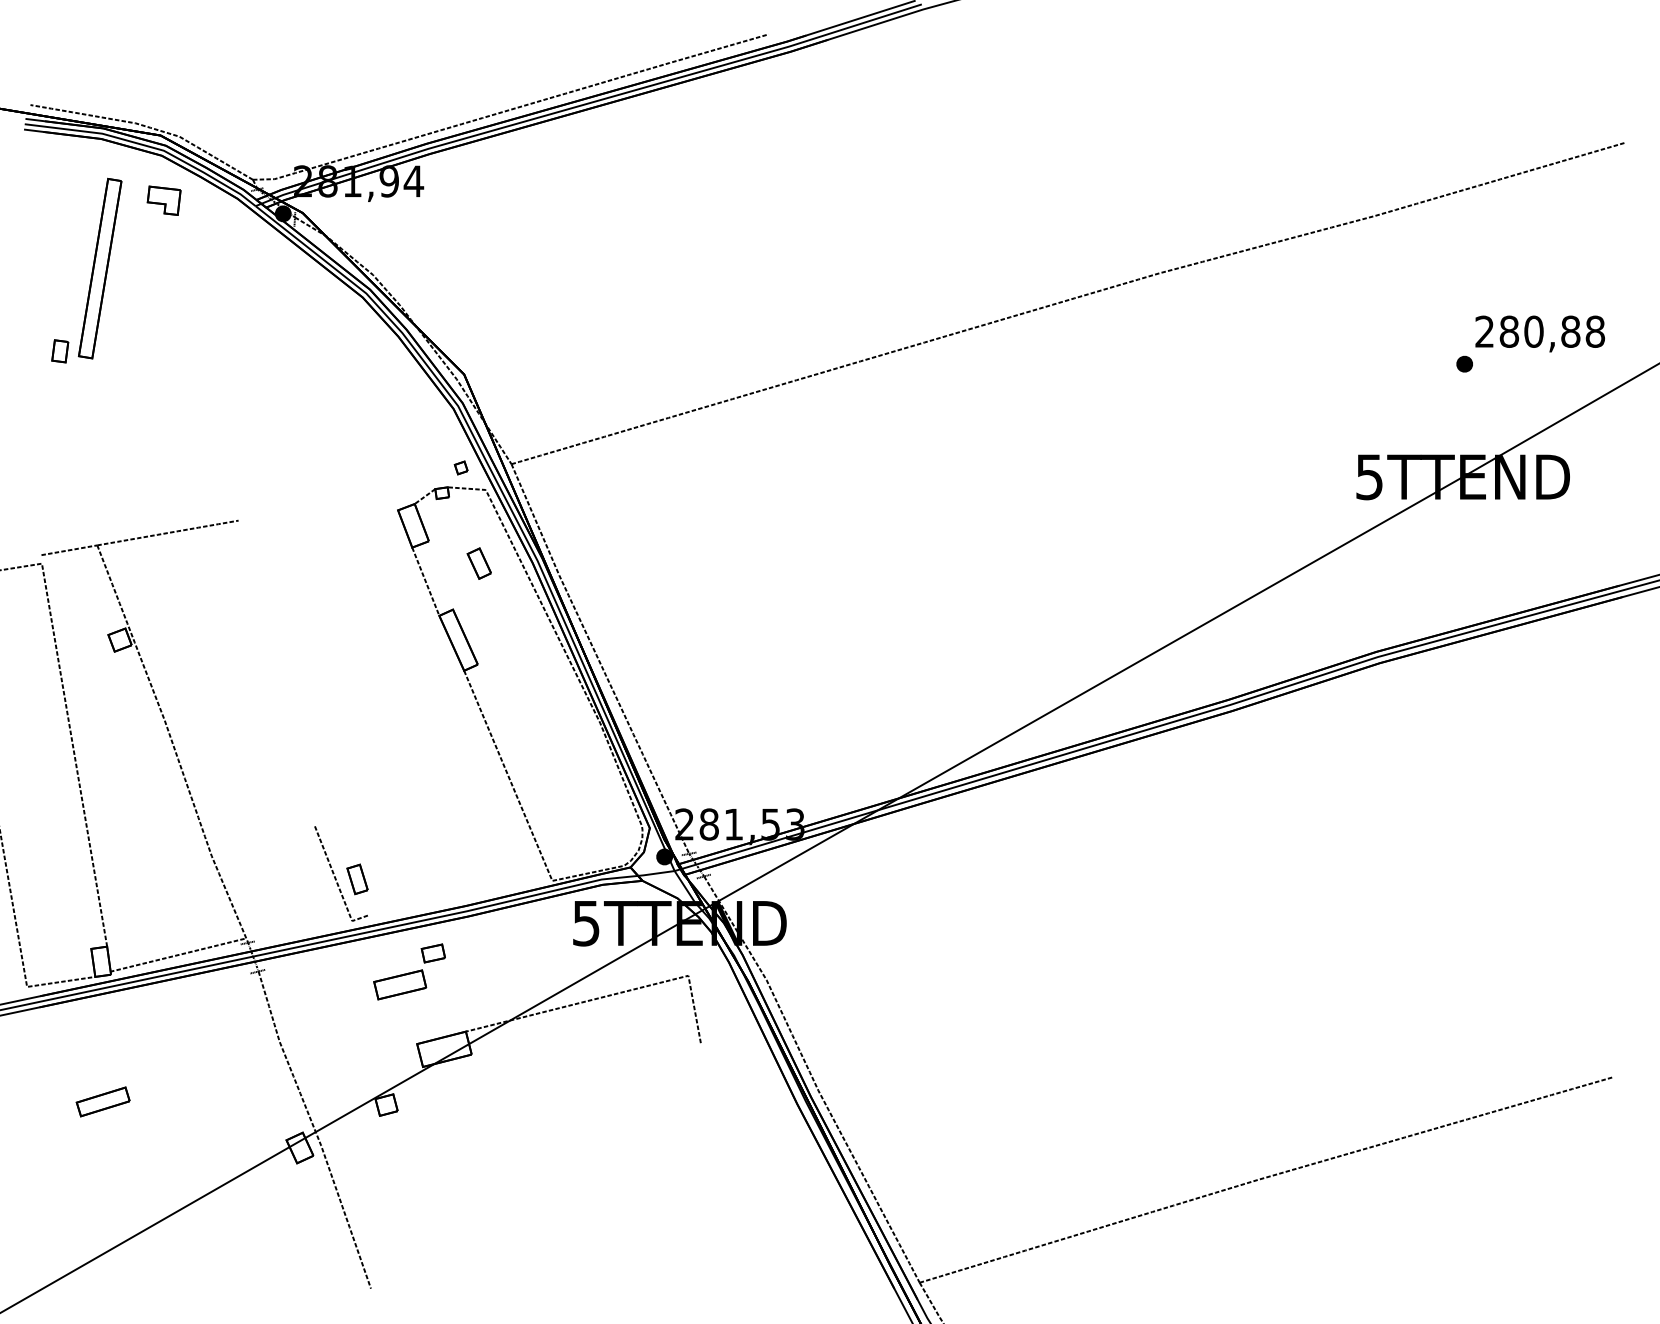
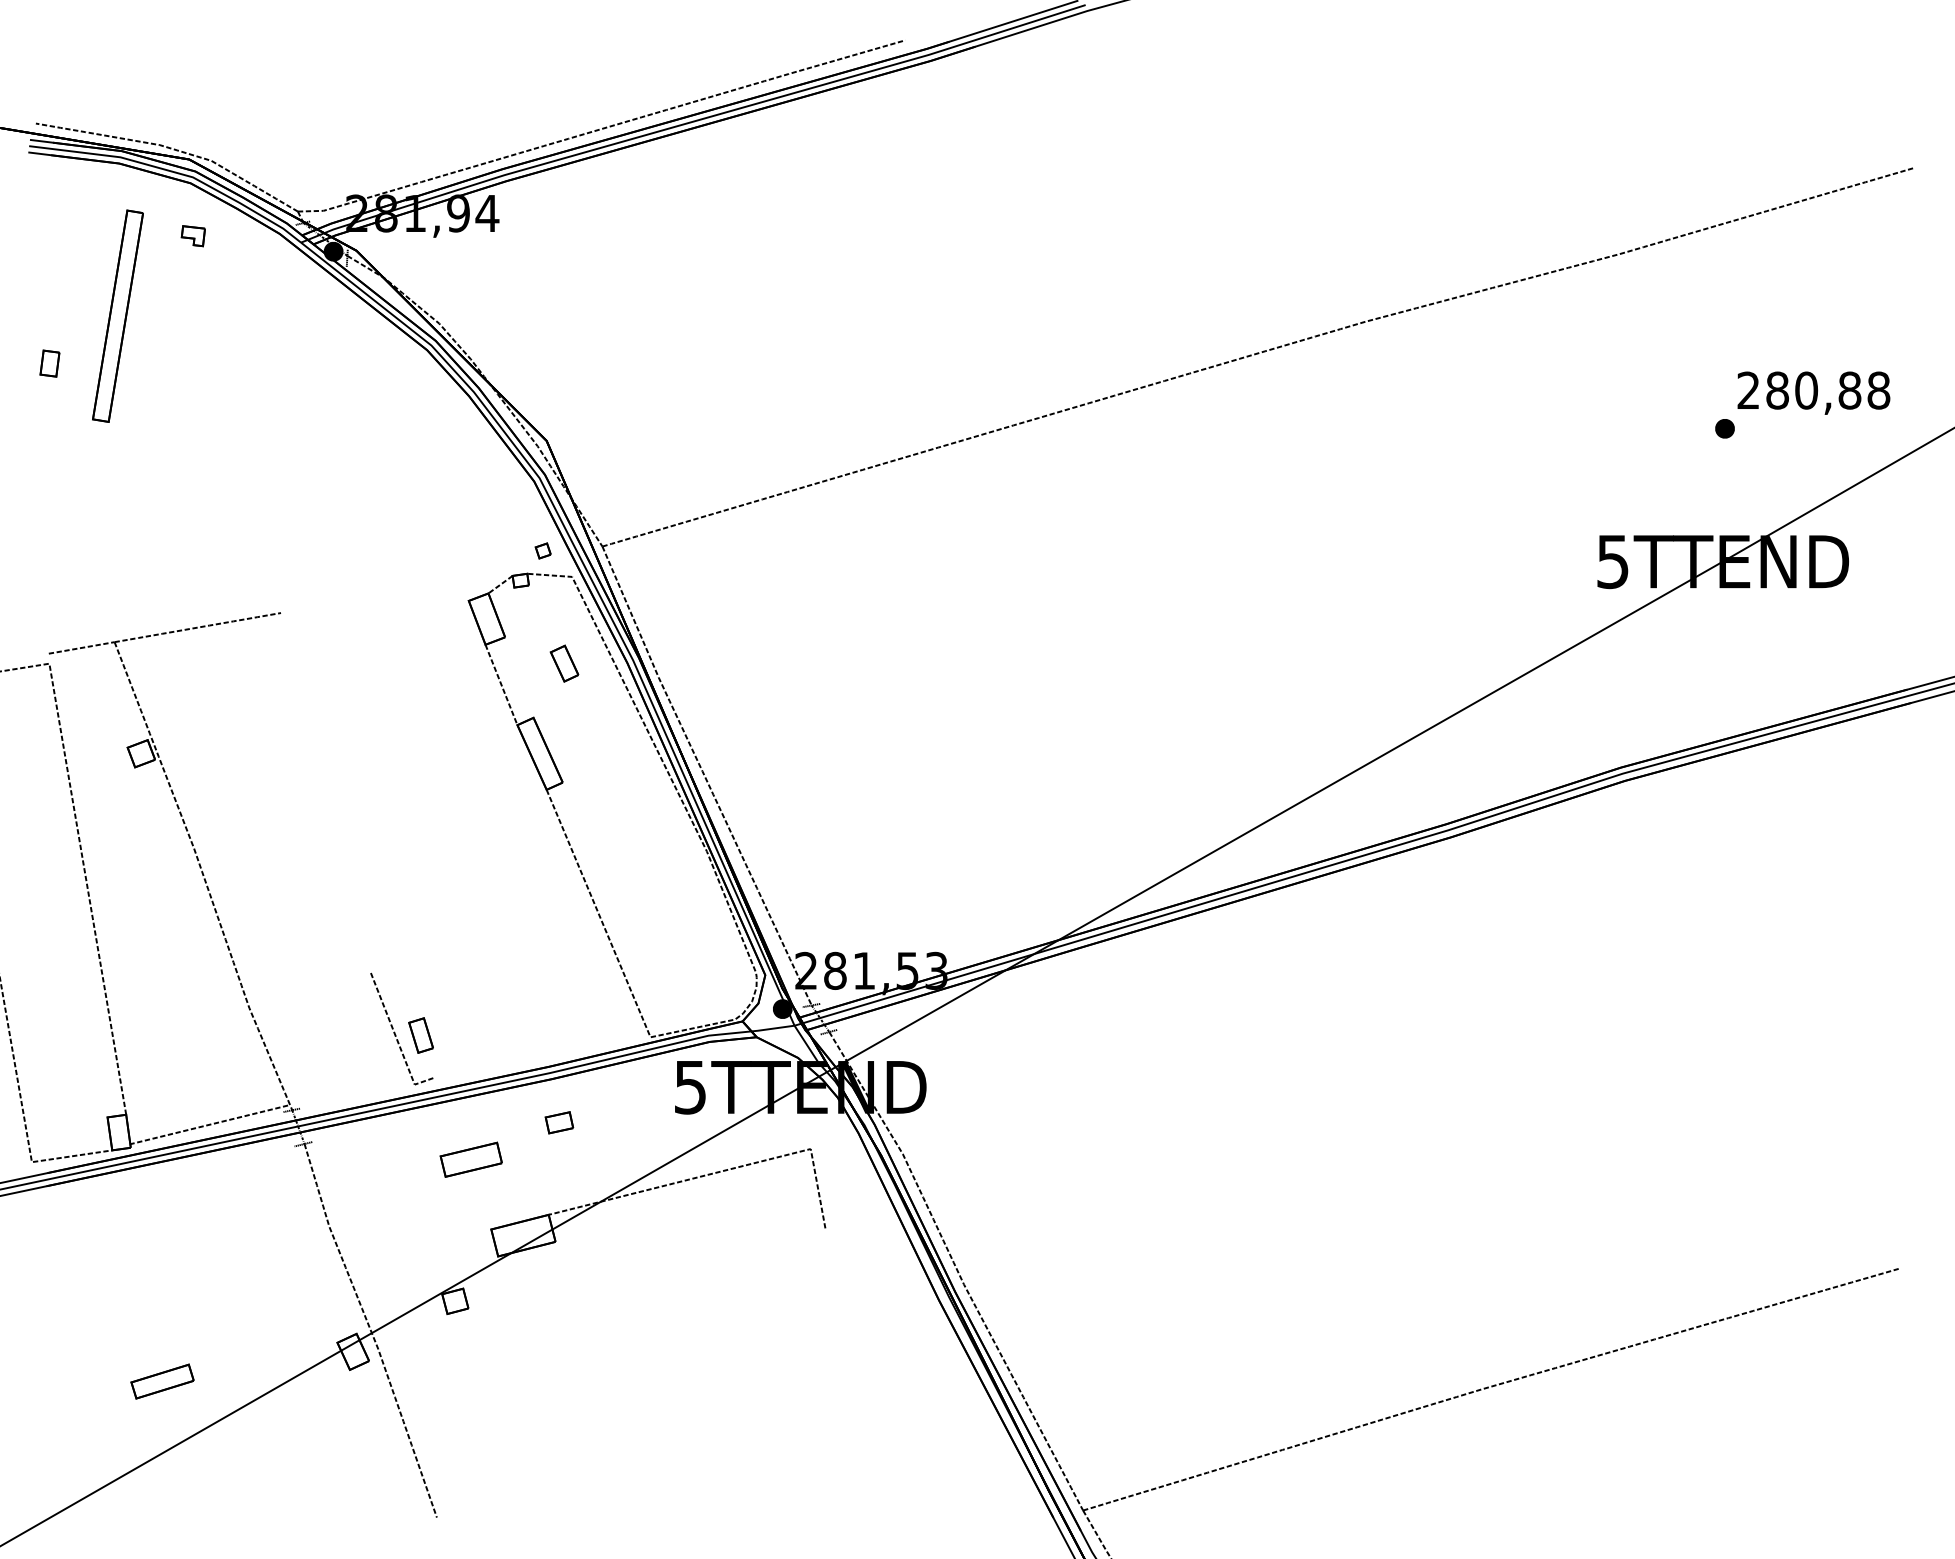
part: (164, 200) -> (193, 235), size x0.6
part: (59, 351) -> (49, 363), moved
part: (433, 953) -> (559, 1122), moved
part: (103, 1101) -> (162, 1381), moved

